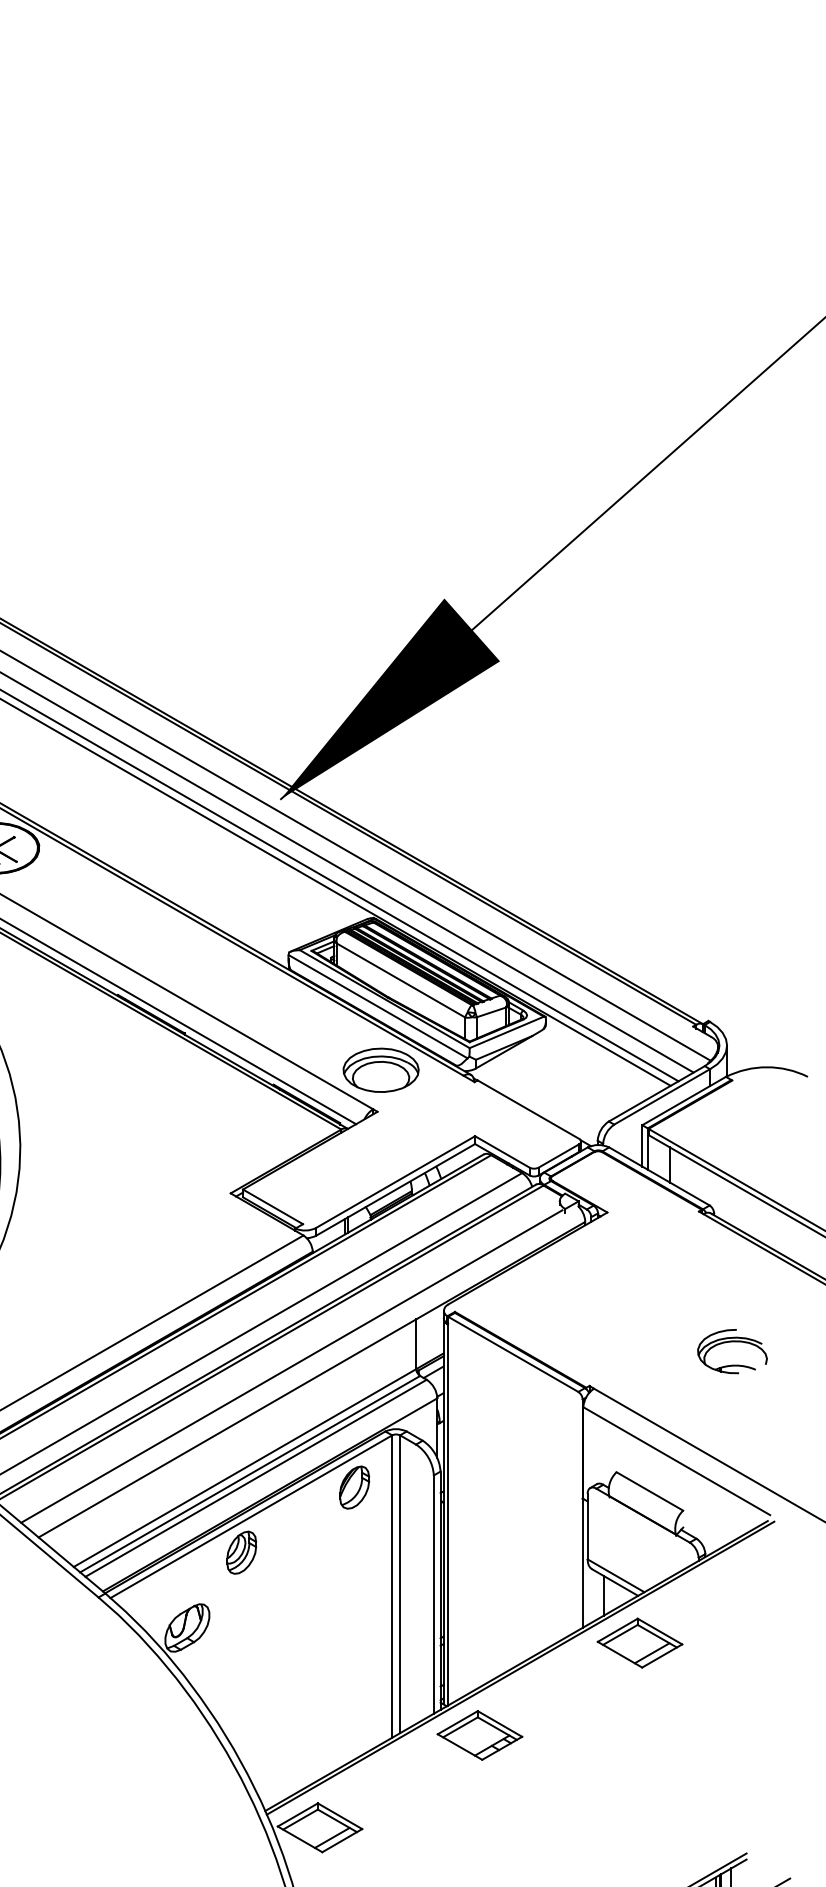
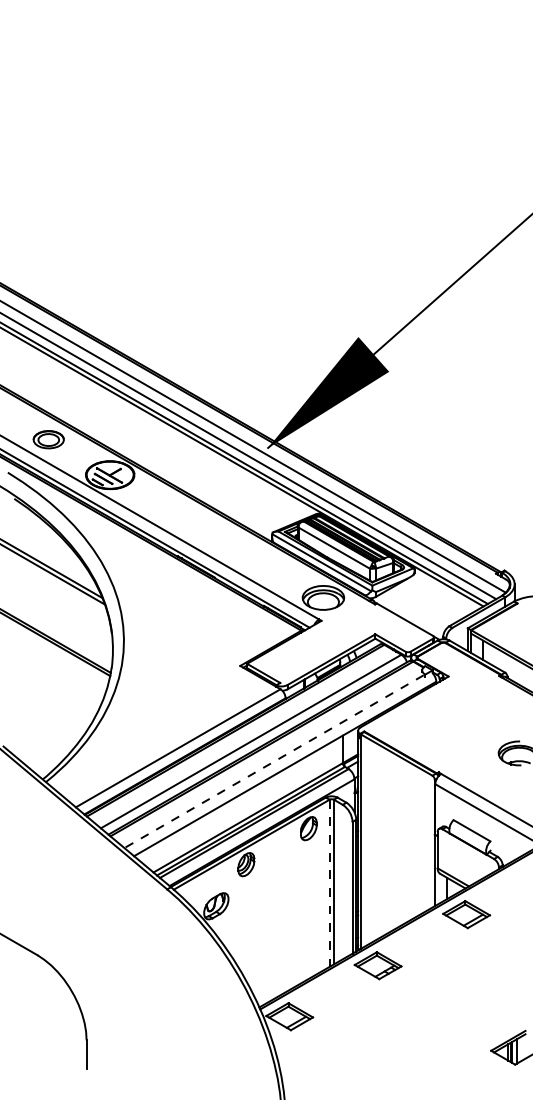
line: (292, 1366) -> (274, 761), solid -> dashed
line: (392, 1586) -> (329, 883), solid -> dashed

